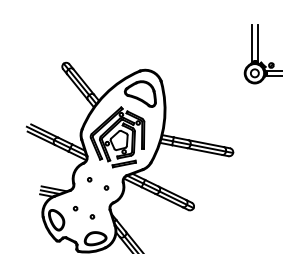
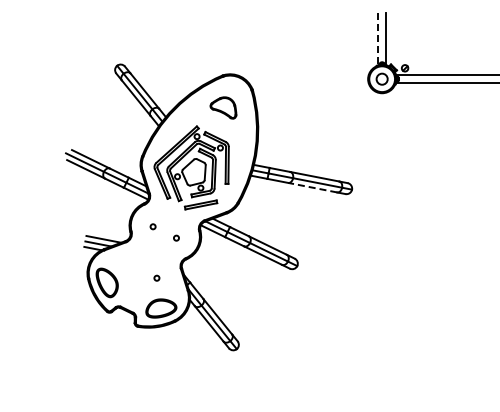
line: (252, 44) -> (378, 39), solid -> dashed
part: (140, 93) -> (223, 107), size x0.6
line: (204, 151) -> (312, 187), solid -> dashed
circle: (75, 208) -> (133, 266), removed

